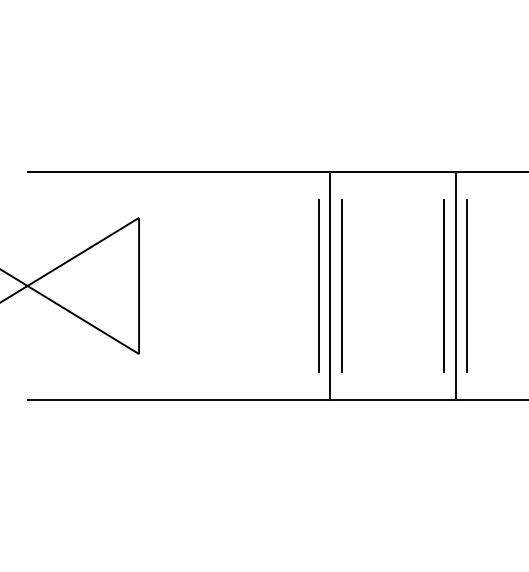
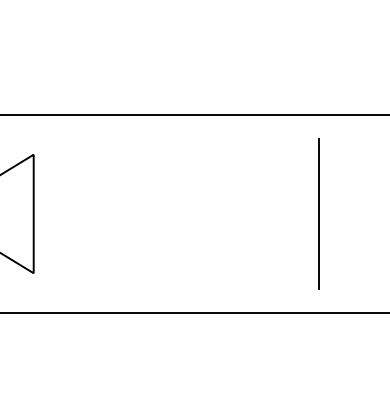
line: (318, 285) -> (189, 213), removed
line: (330, 285) -> (200, 213), removed
line: (341, 285) -> (209, 213), removed
line: (444, 285) -> (299, 213), removed
line: (455, 285) -> (309, 213), removed

